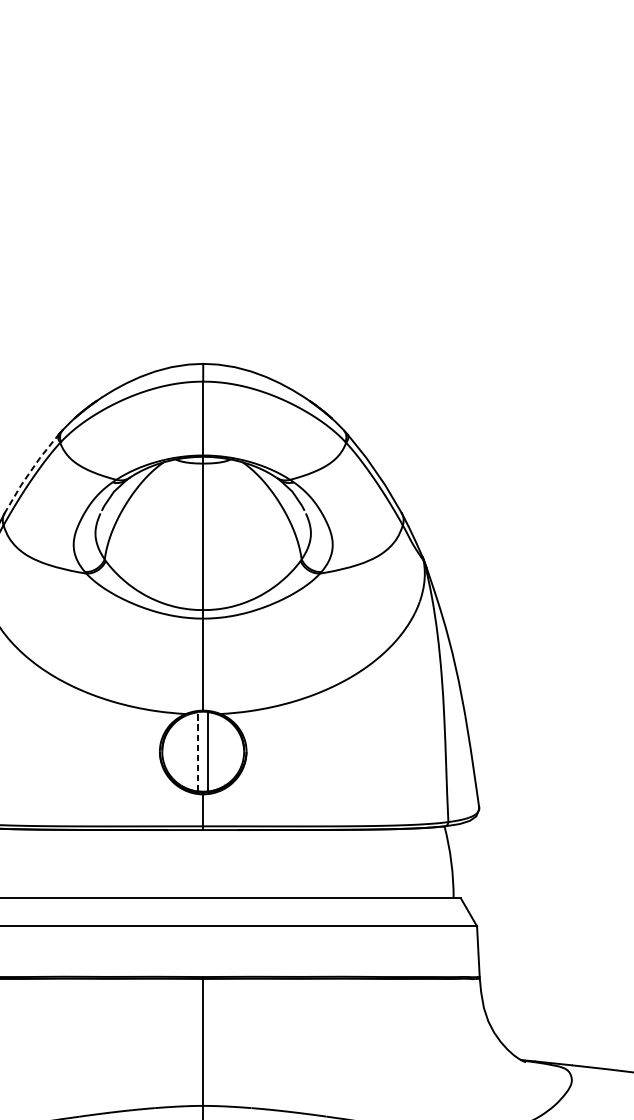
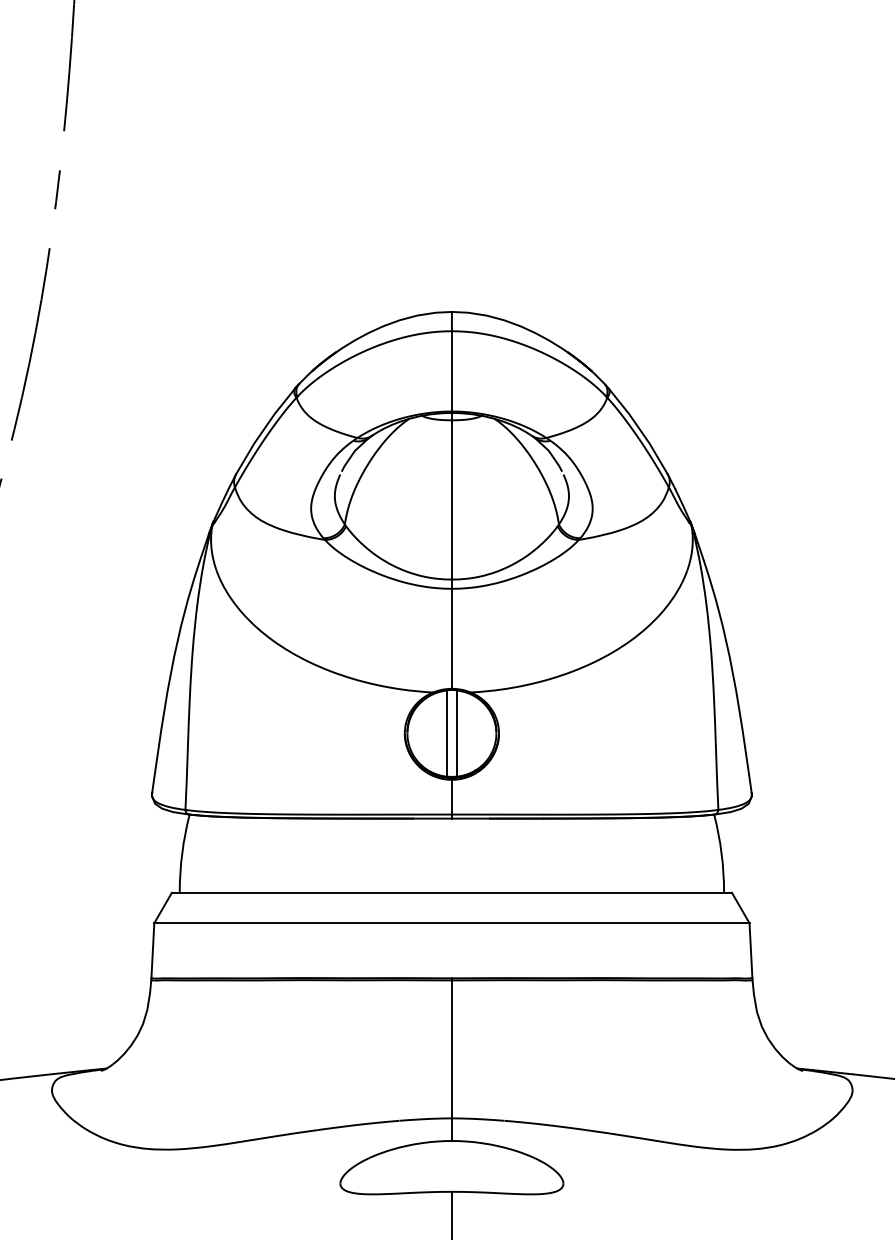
line: (29, 472) -> (263, 429), dashed -> solid
line: (198, 751) -> (446, 733), dashed -> solid

